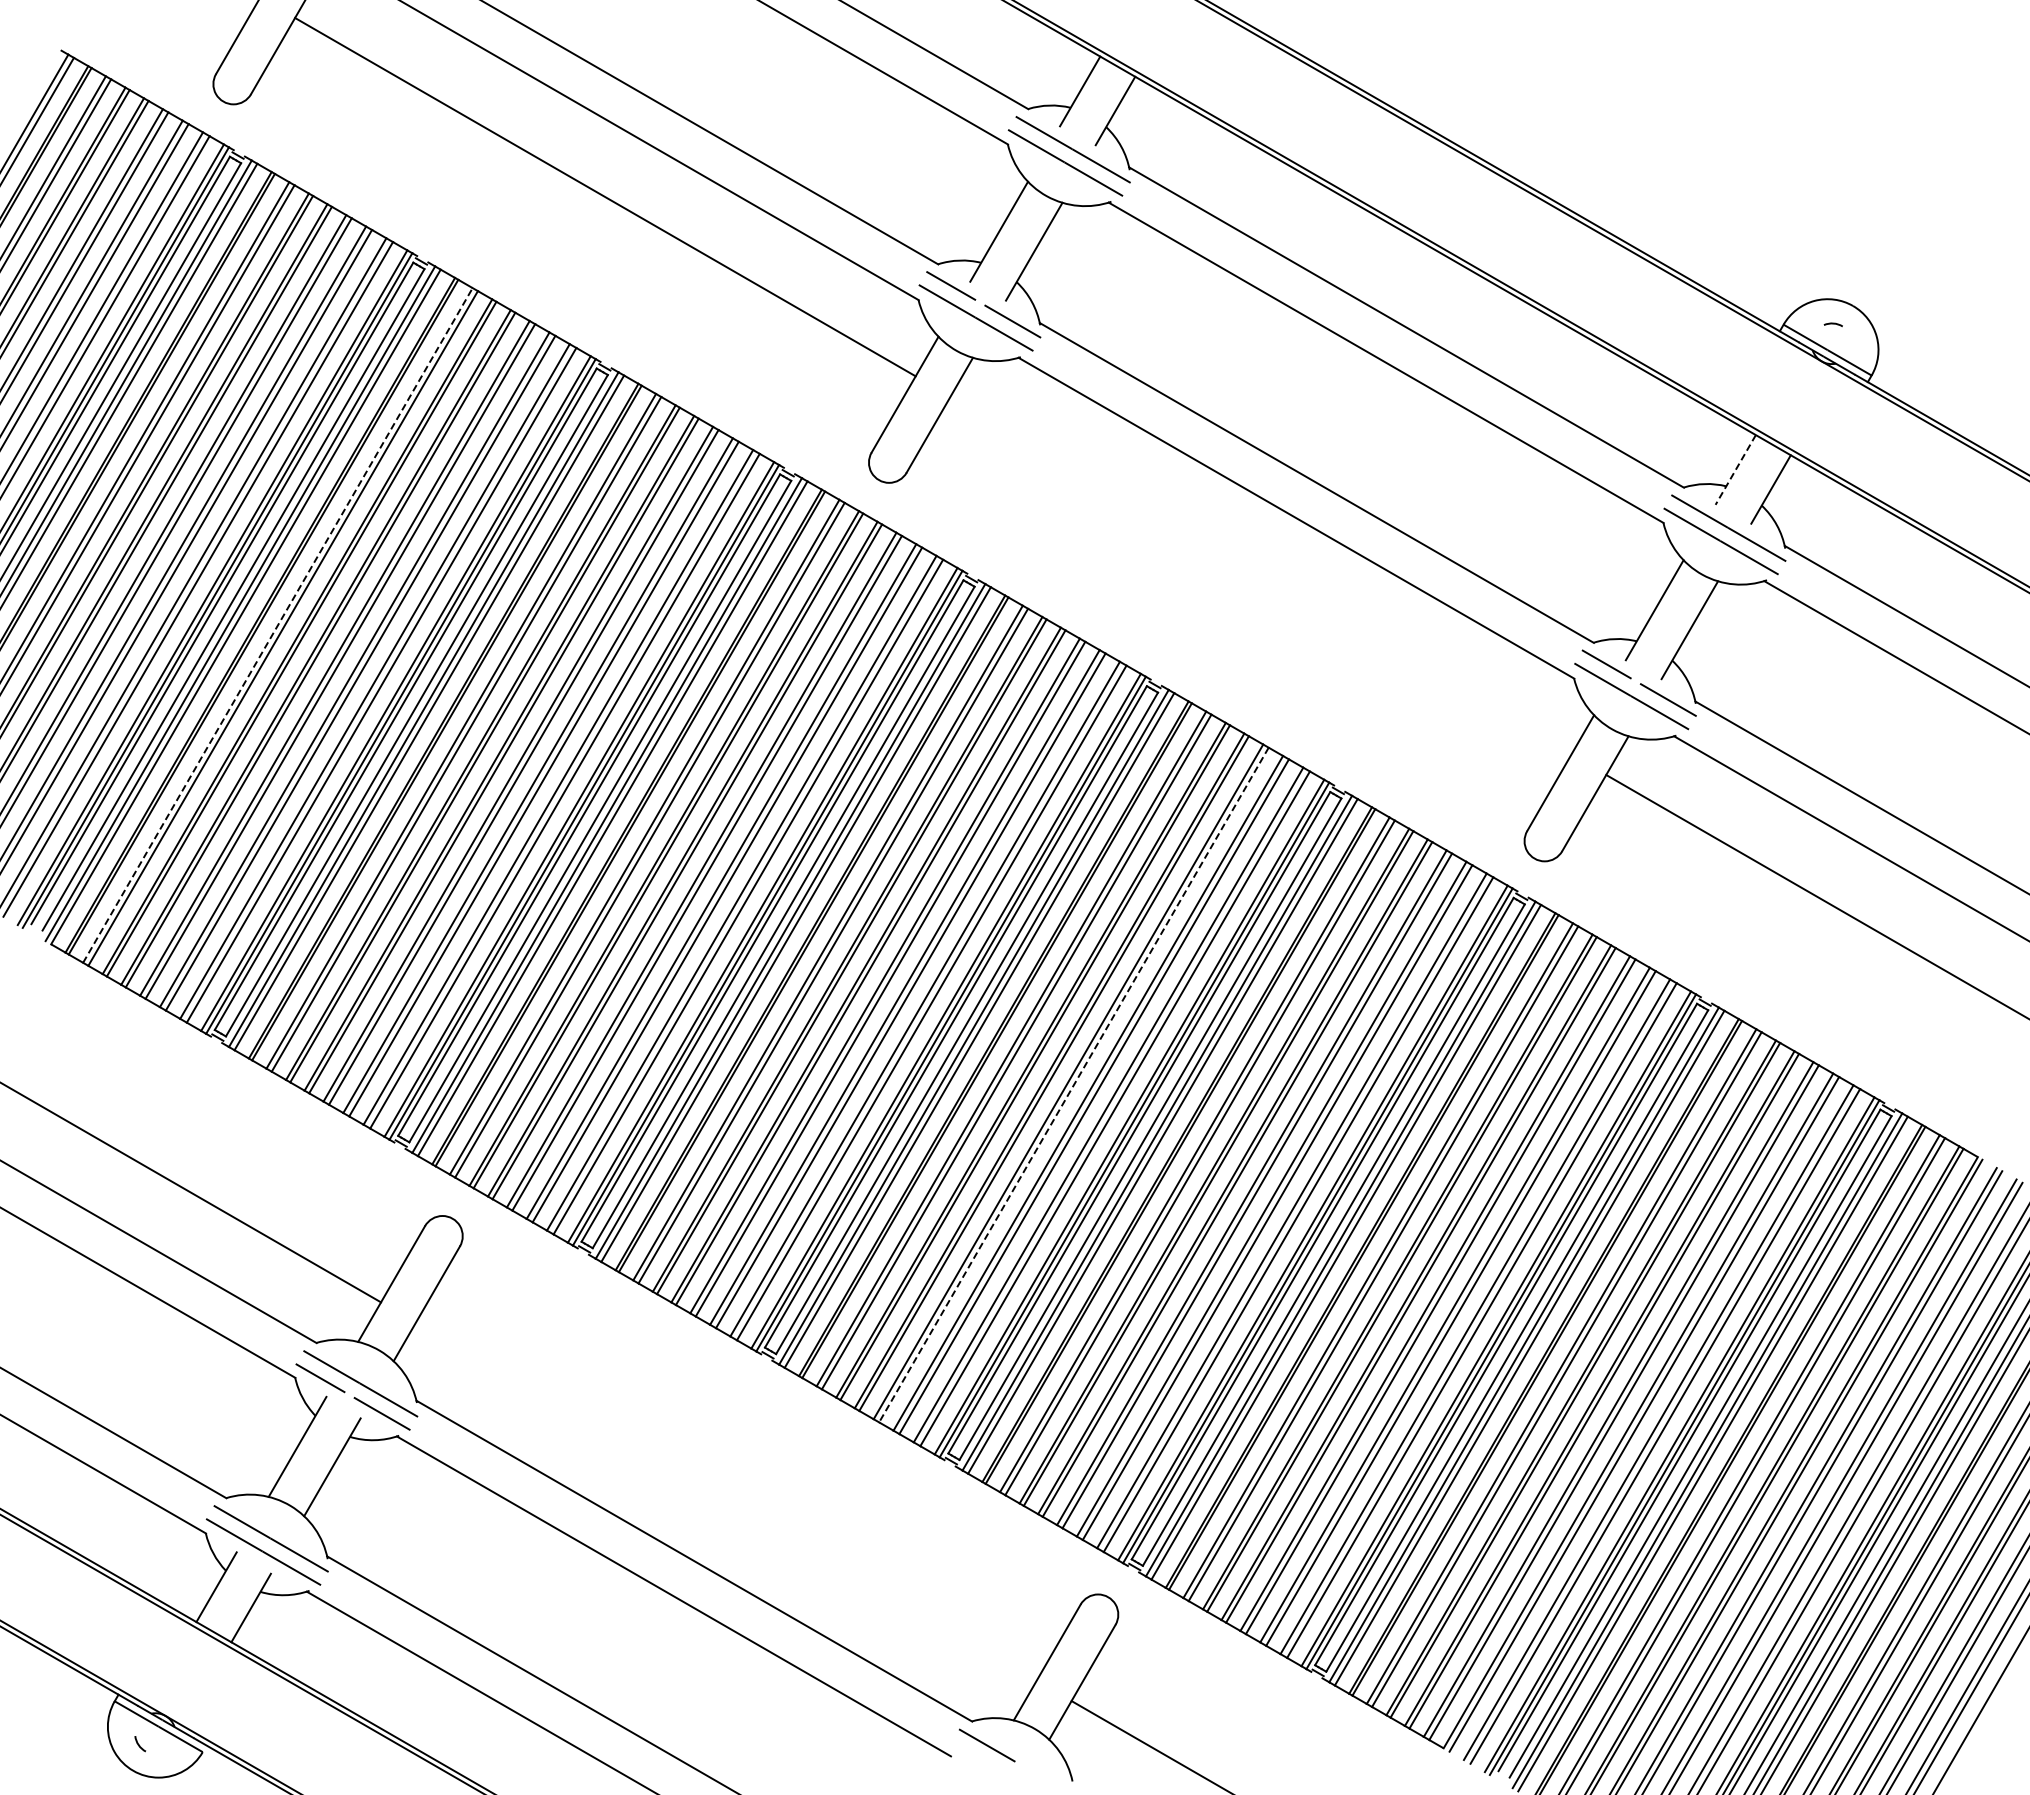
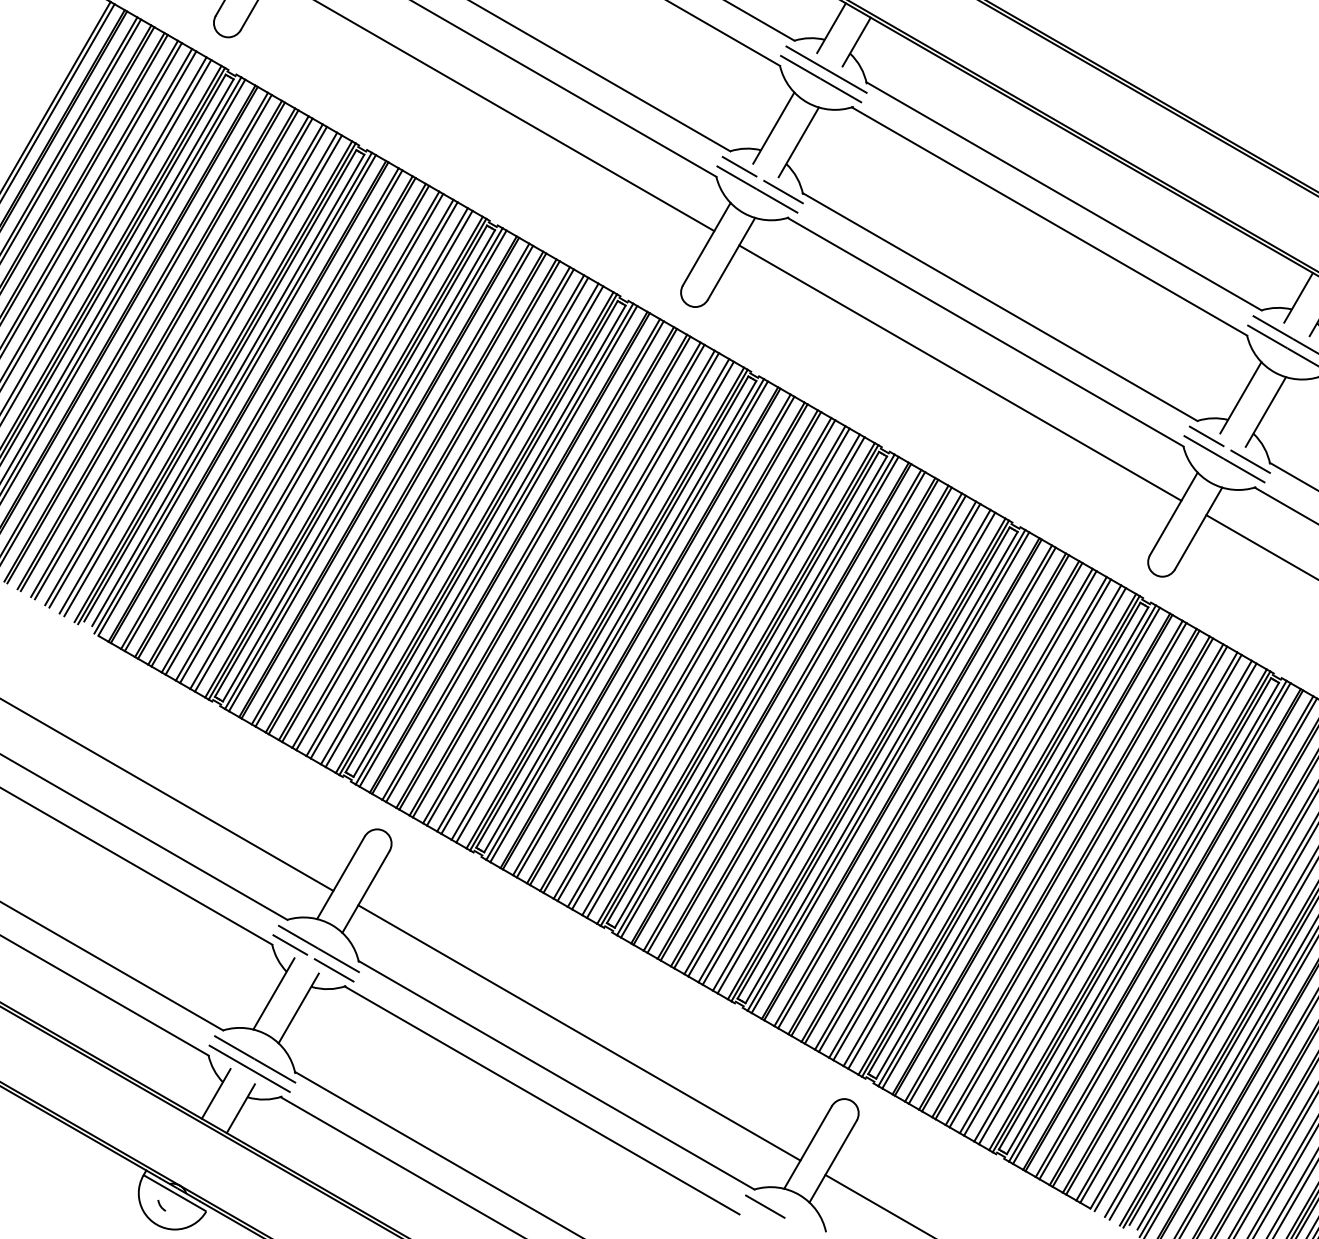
line: (1735, 470) -> (1298, 298), dashed -> solid
line: (1260, 575) -> (960, 373), added
line: (277, 625) -> (259, 408), dashed -> solid
line: (1073, 1085) -> (826, 736), dashed -> solid
line: (726, 1501) -> (579, 1032), added

